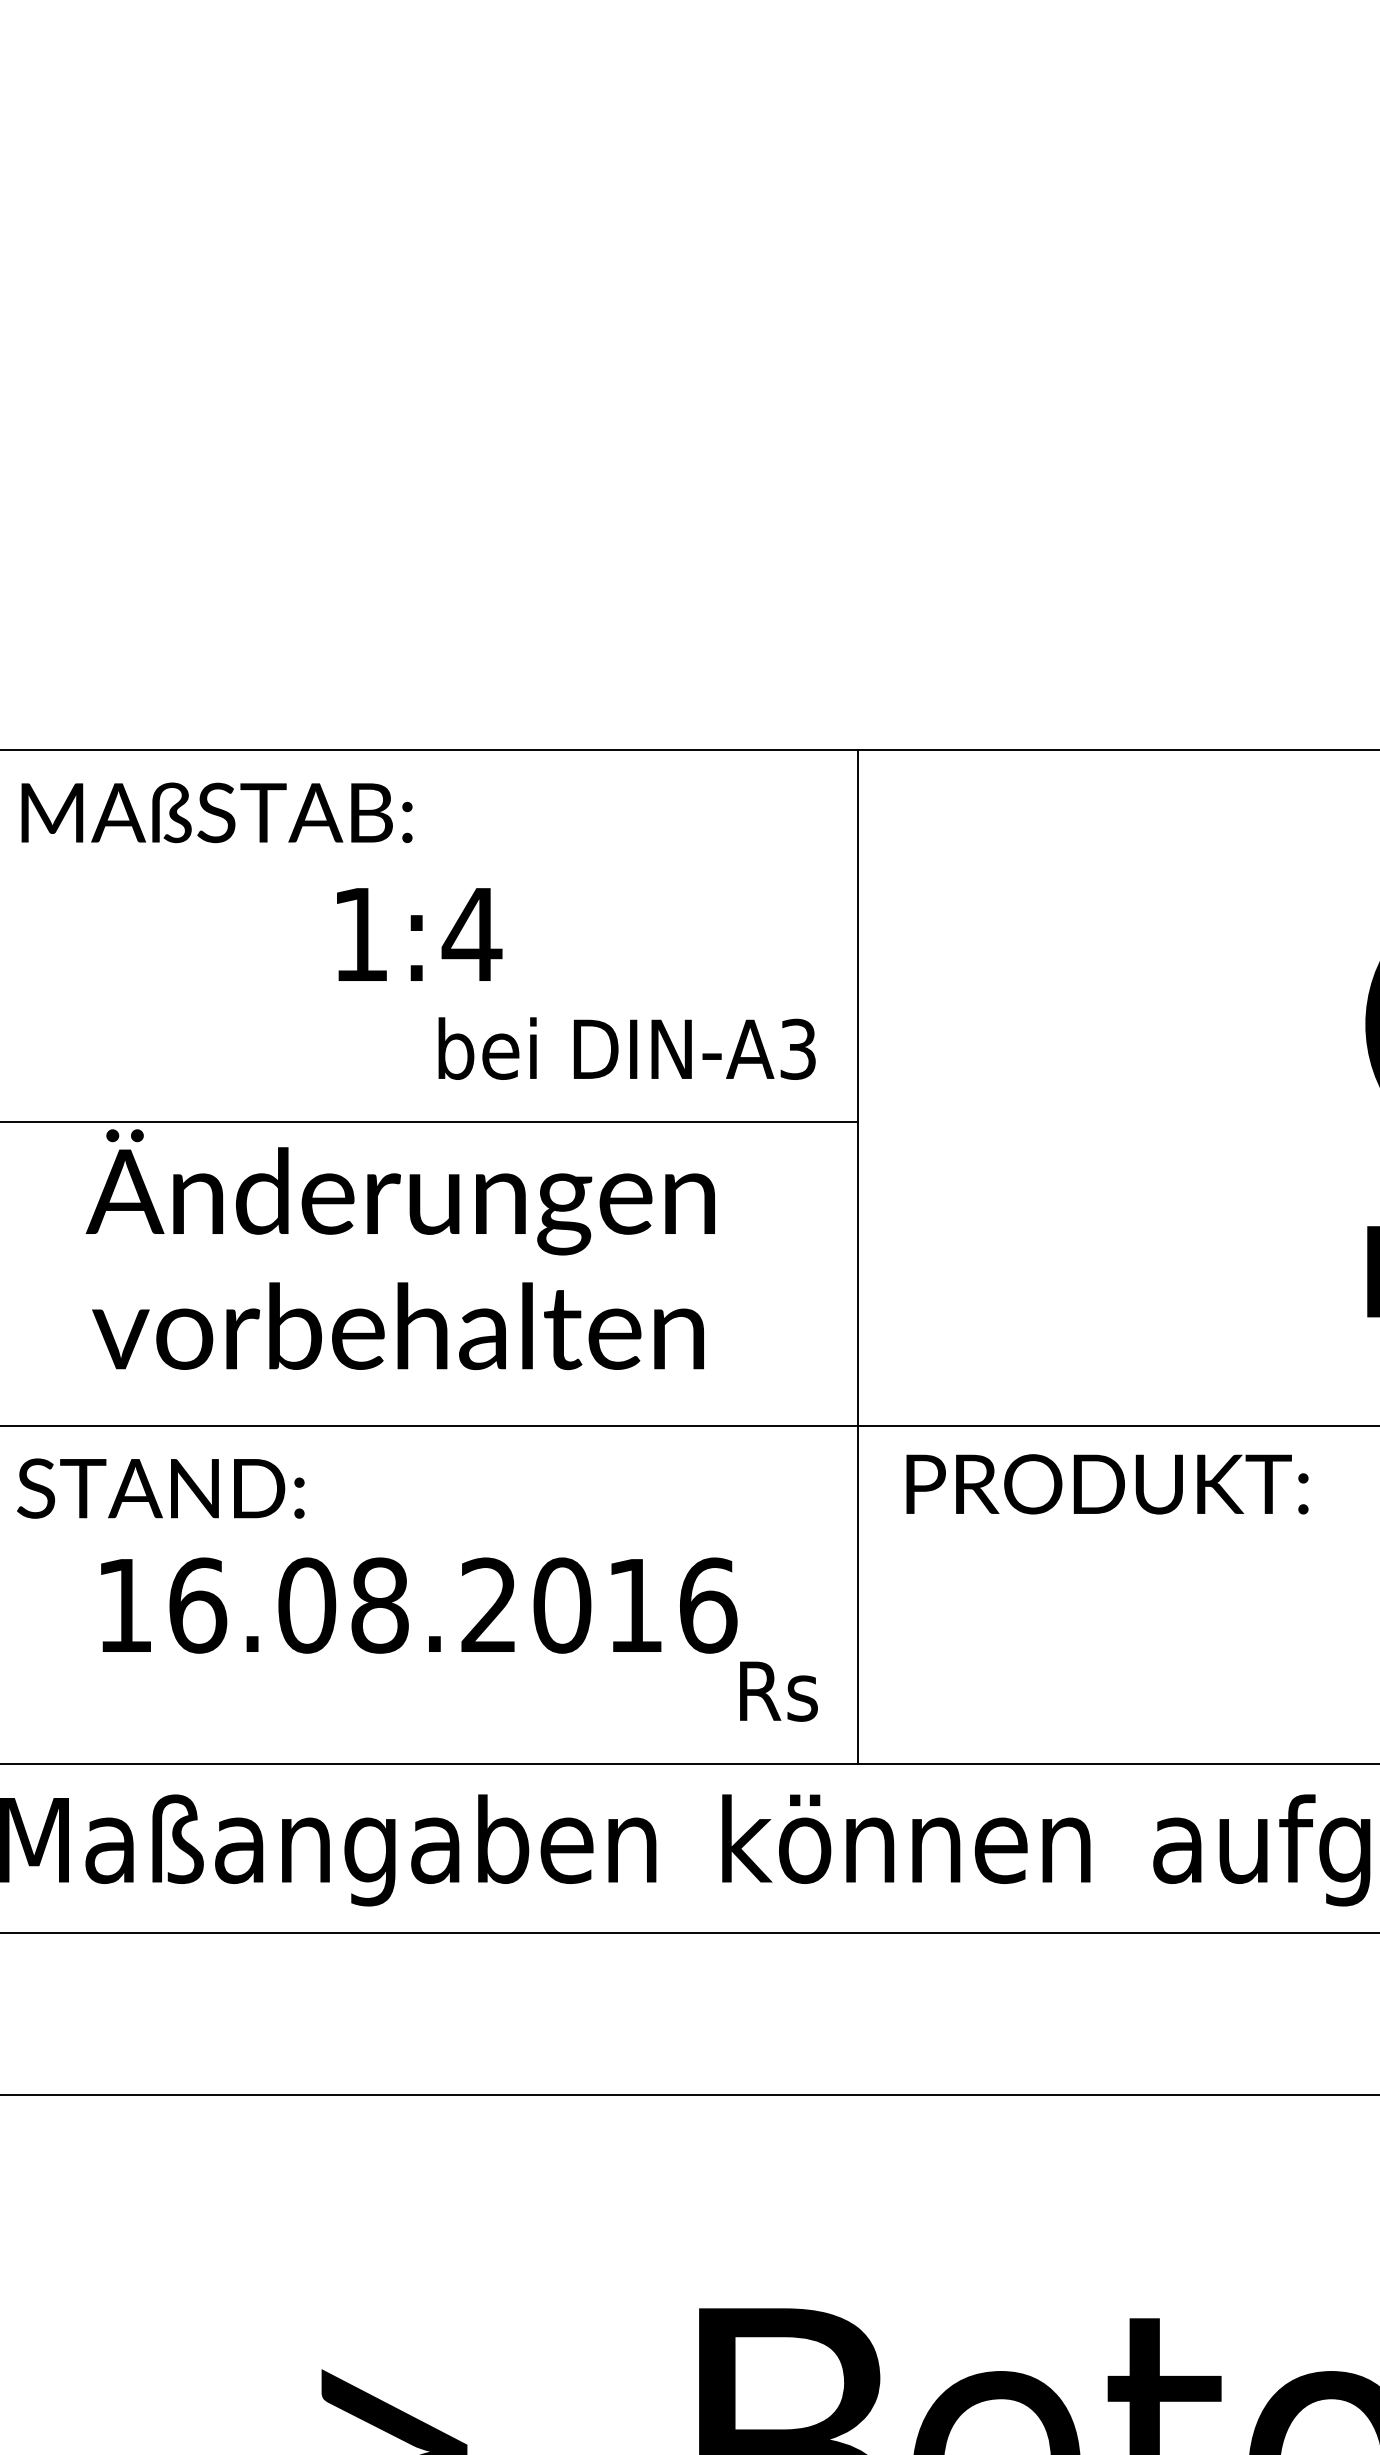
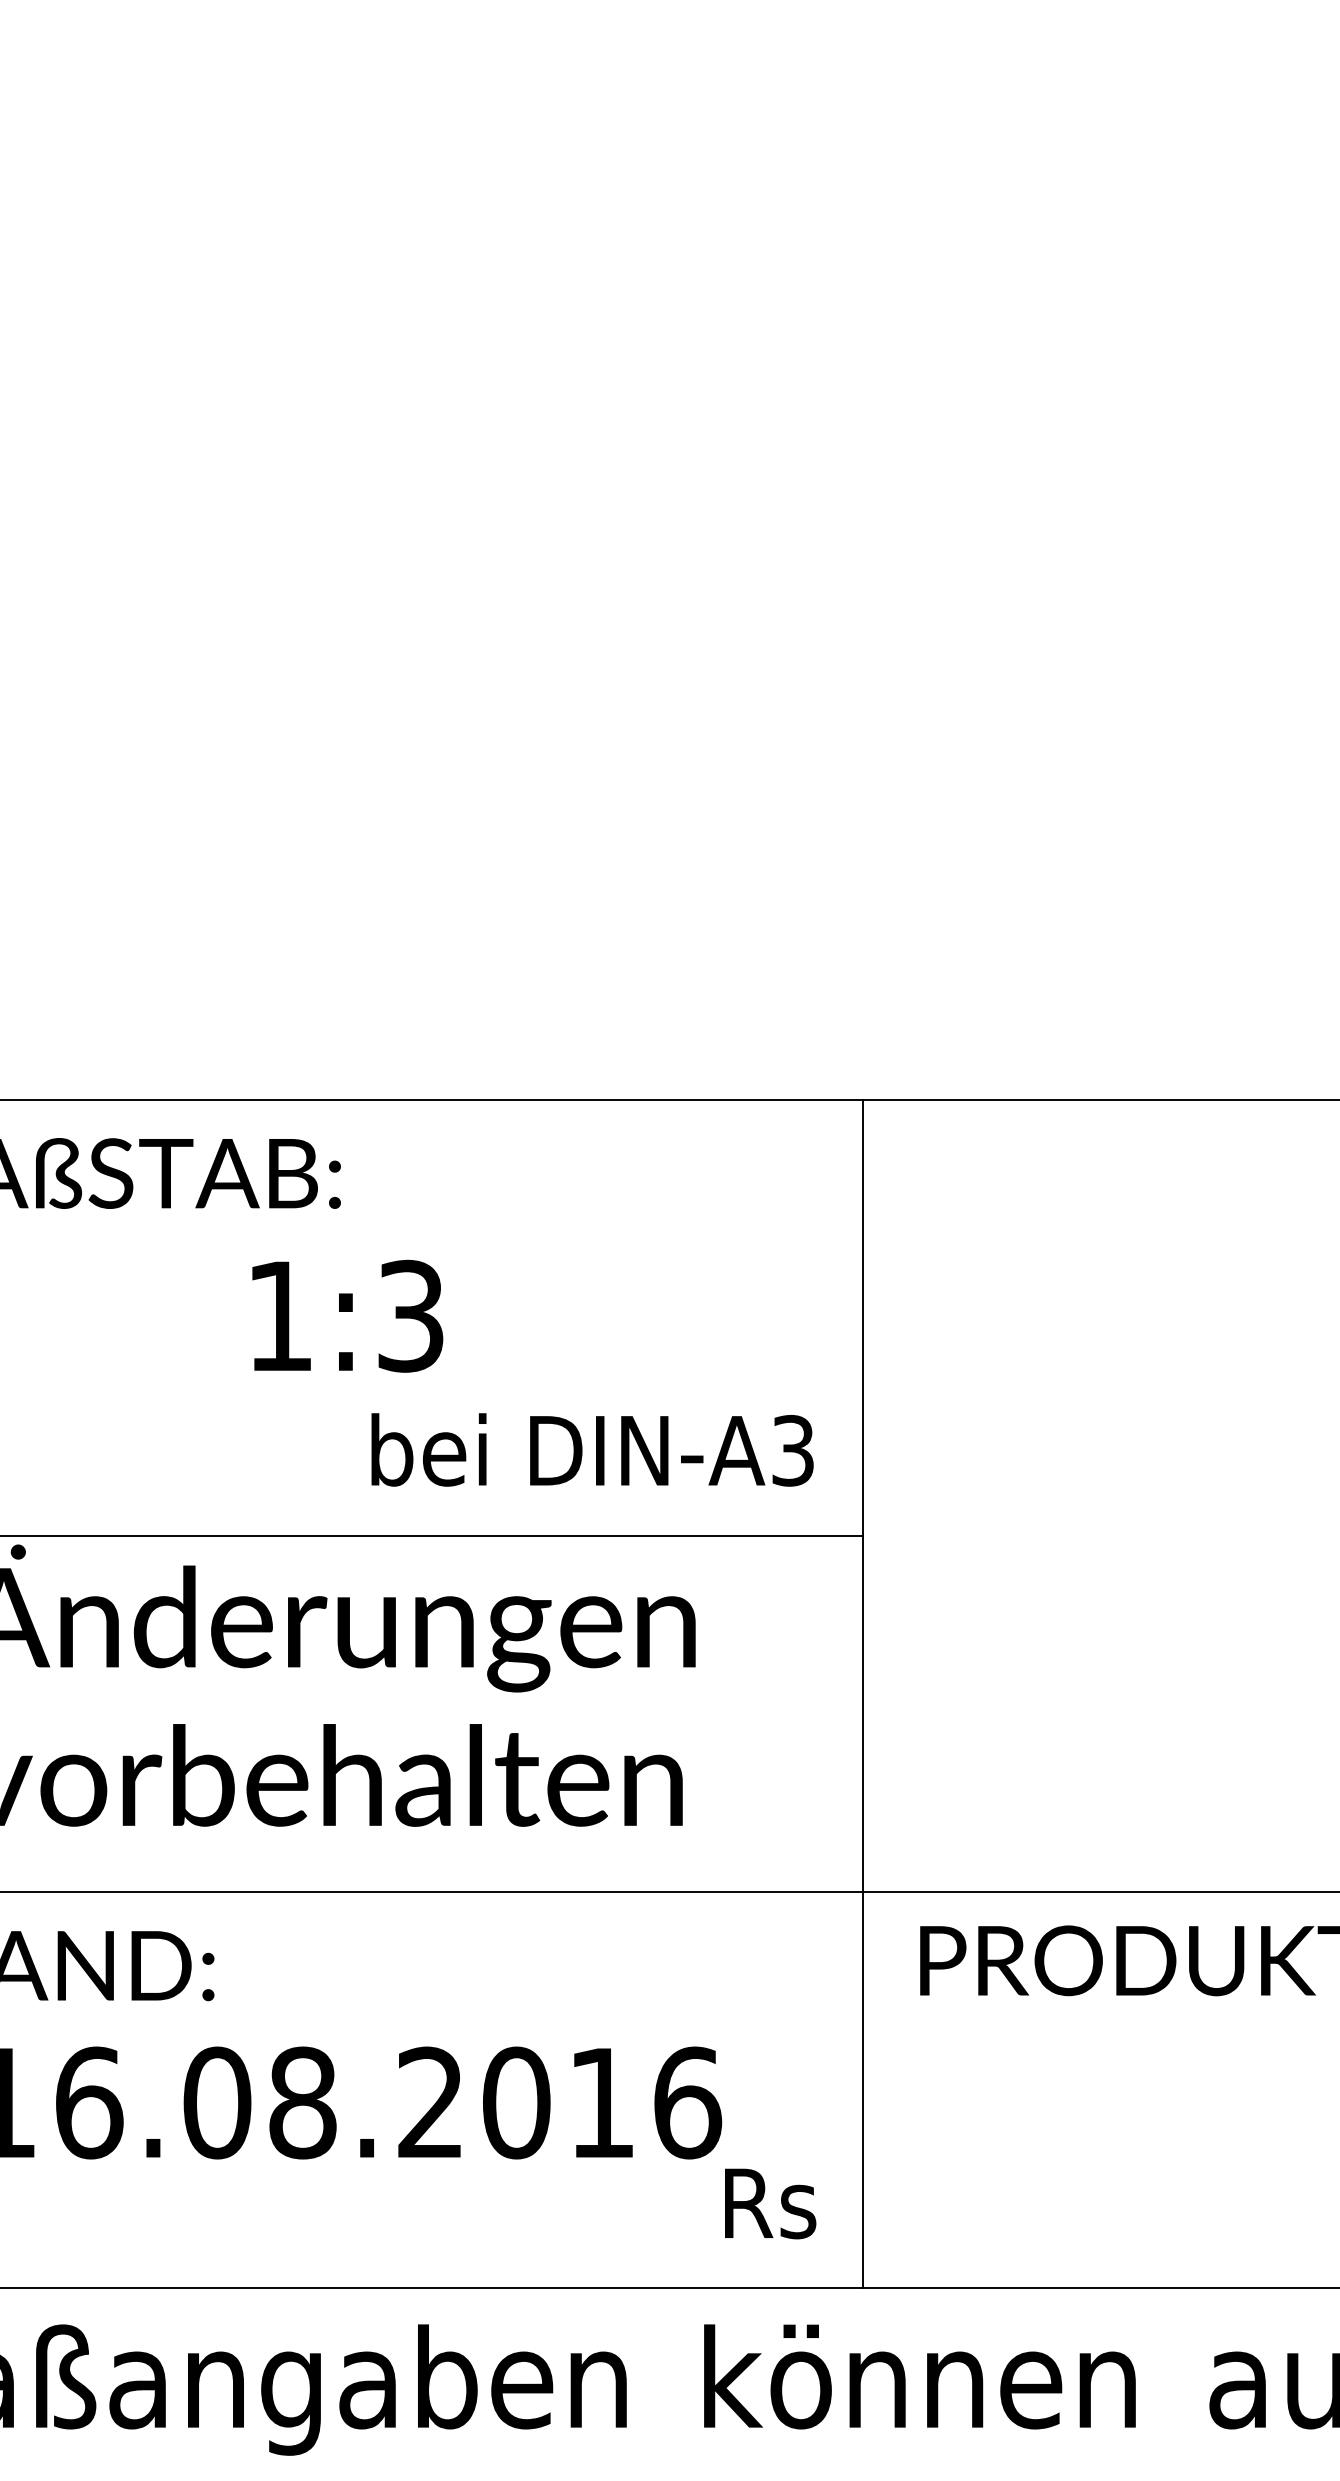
text: (471, 934) -> (410, 1316), 1:4 -> 1:3

